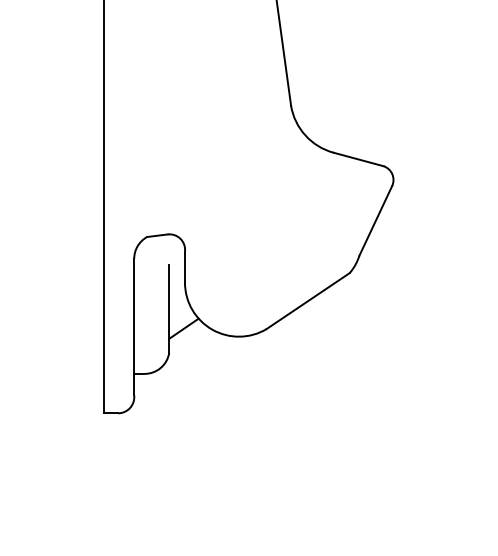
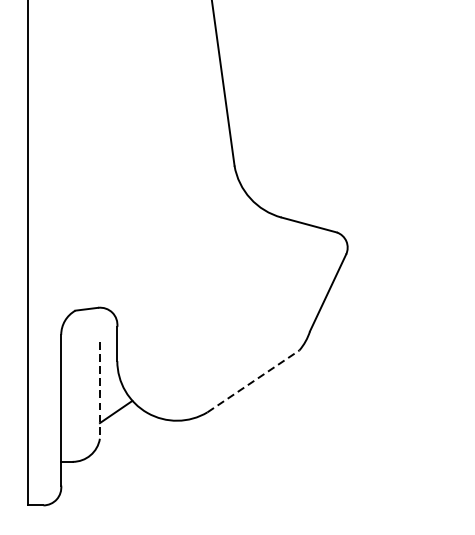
line: (308, 300) -> (253, 380), solid -> dashed
line: (169, 309) -> (100, 390), solid -> dashed

